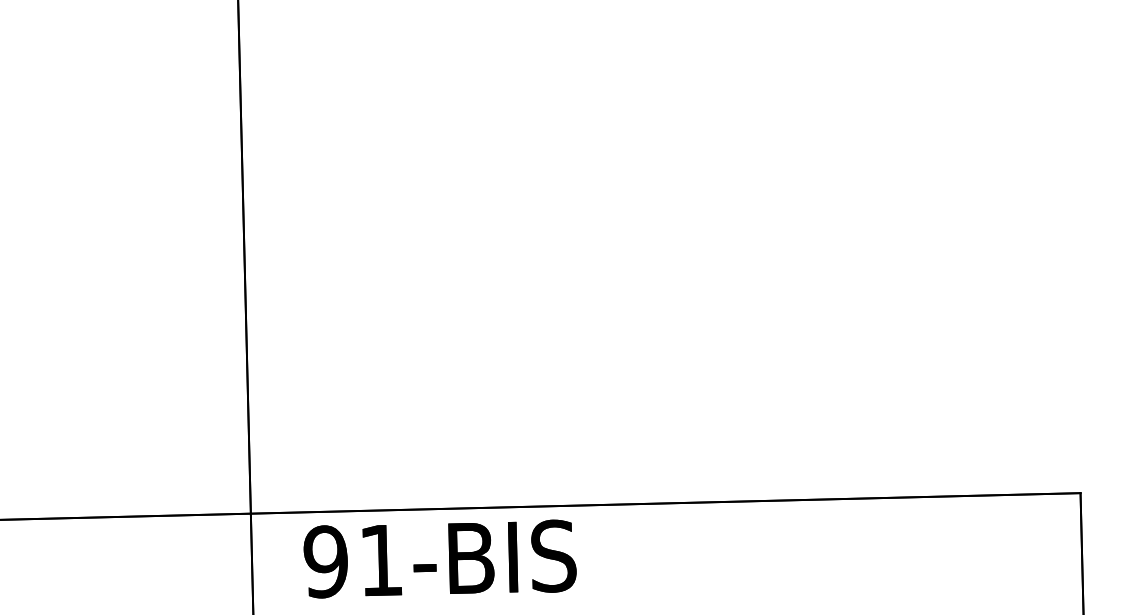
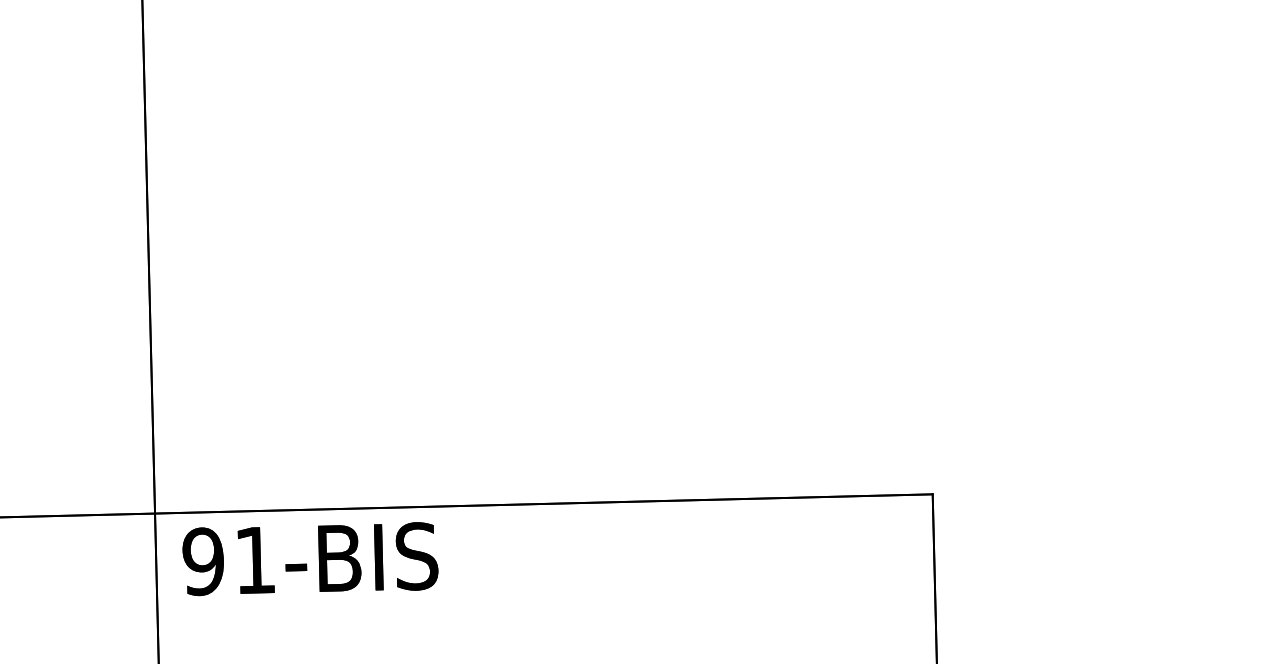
text: (440, 559) -> (310, 559), moved

